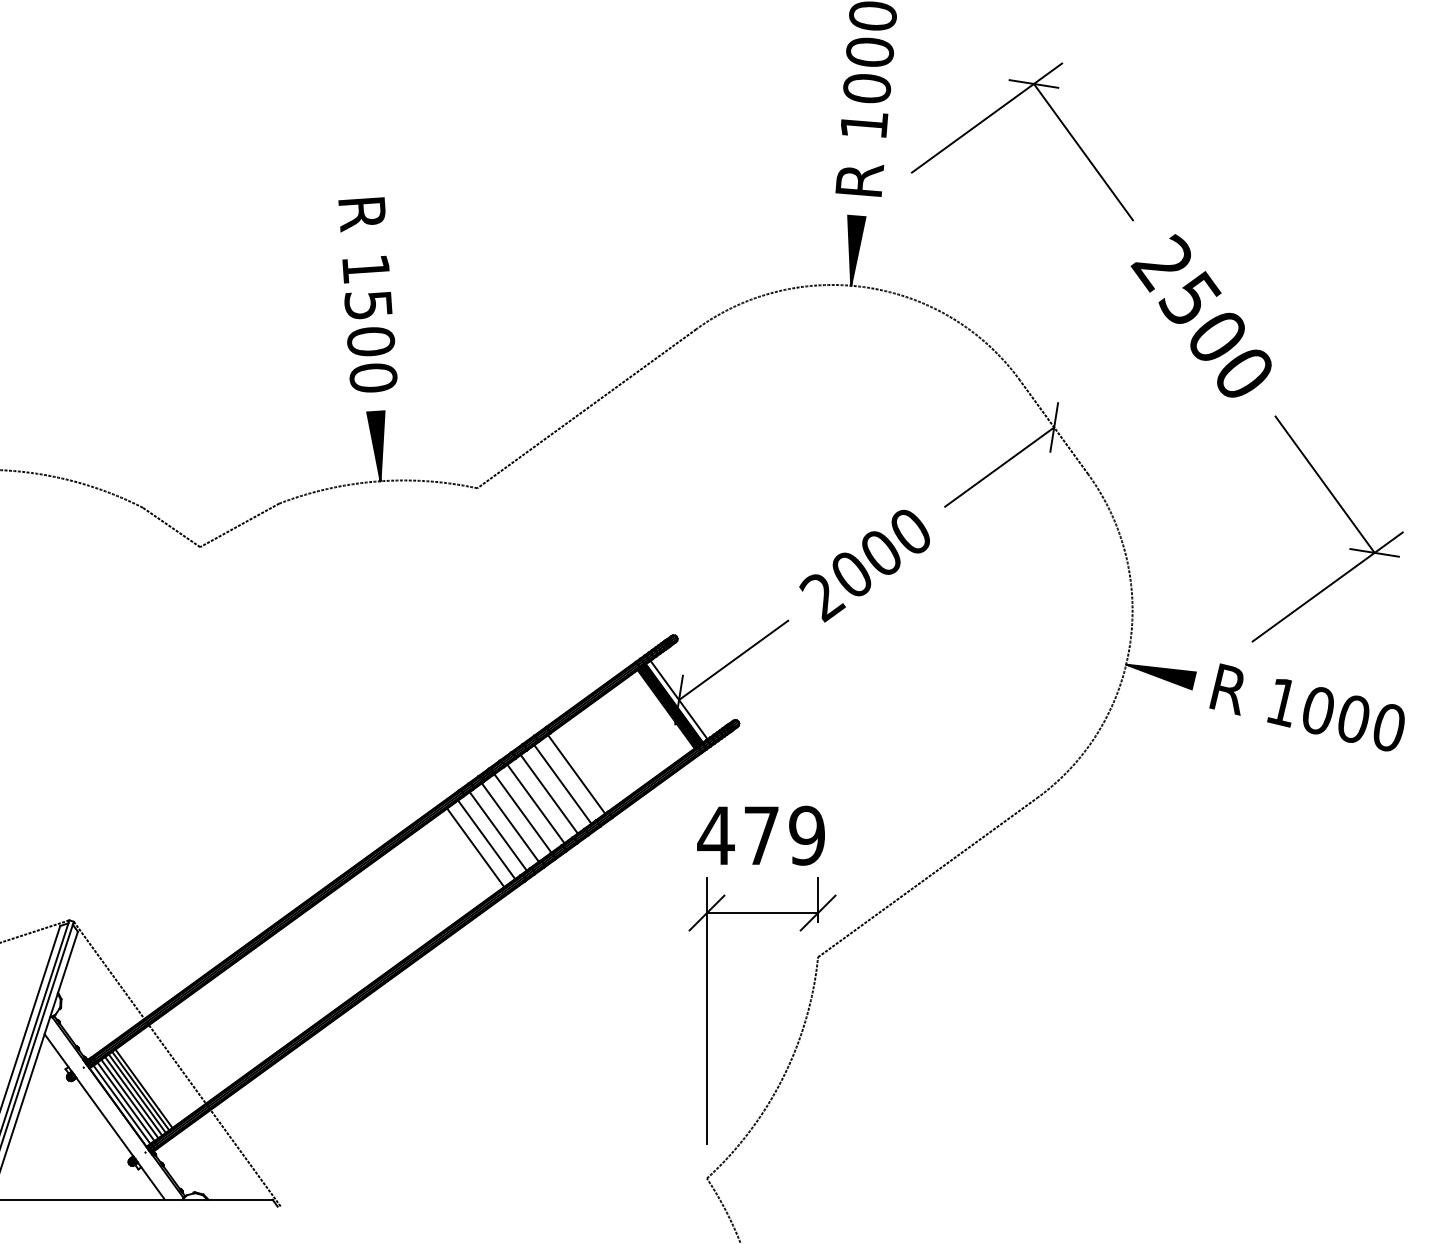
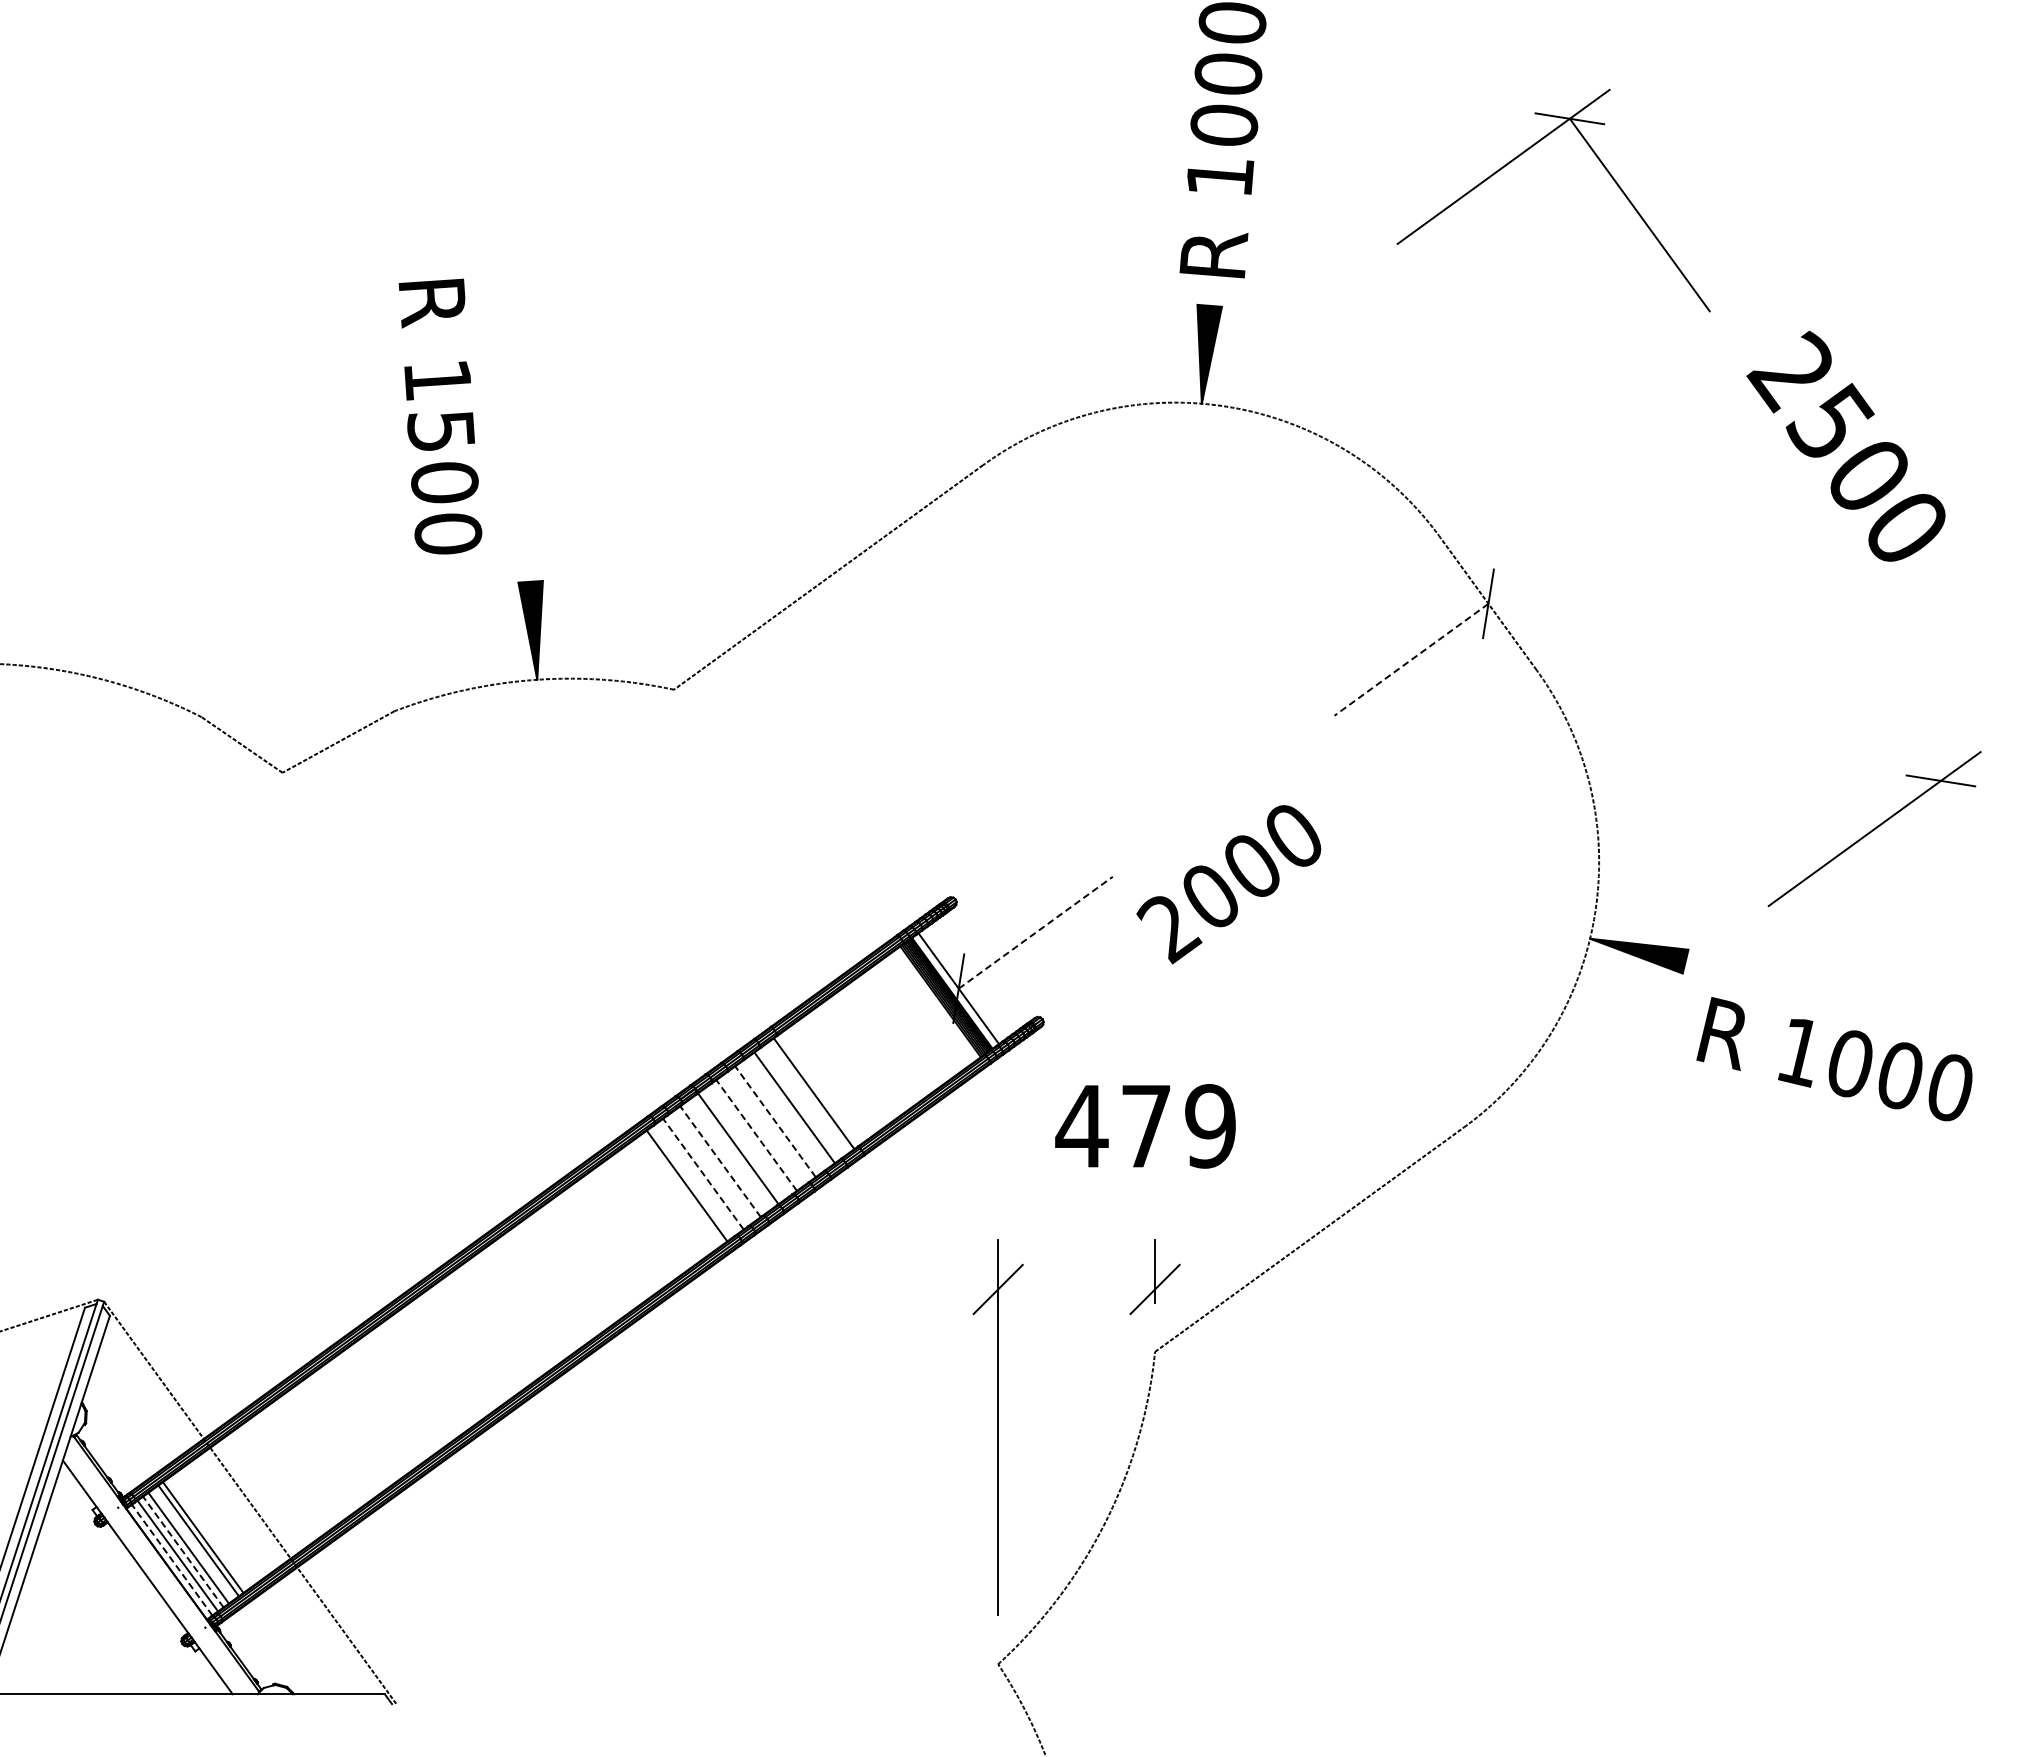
part: (999, 109) -> (1521, 155), moved
text: (367, 294) -> (440, 416), moved
text: (1200, 315) -> (1845, 445), moved
line: (999, 467) -> (1411, 660), solid -> dashed
line: (1324, 484) -> (1870, 684), removed
text: (864, 566) -> (1228, 884), moved
line: (734, 660) -> (1036, 932), solid -> dashed
text: (1307, 707) -> (1834, 1059), moved
line: (549, 794) -> (775, 1121), solid -> dashed
line: (535, 804) -> (756, 1135), solid -> dashed
line: (510, 822) -> (720, 1161), solid -> dashed
line: (498, 830) -> (703, 1173), solid -> dashed
text: (761, 835) -> (1145, 1126), moved
line: (475, 847) -> (671, 1196), removed
line: (762, 913) -> (1076, 1289), removed
line: (137, 1093) -> (193, 1544), removed
line: (130, 1098) -> (183, 1551), solid -> dashed
line: (121, 1104) -> (171, 1559), solid -> dashed

